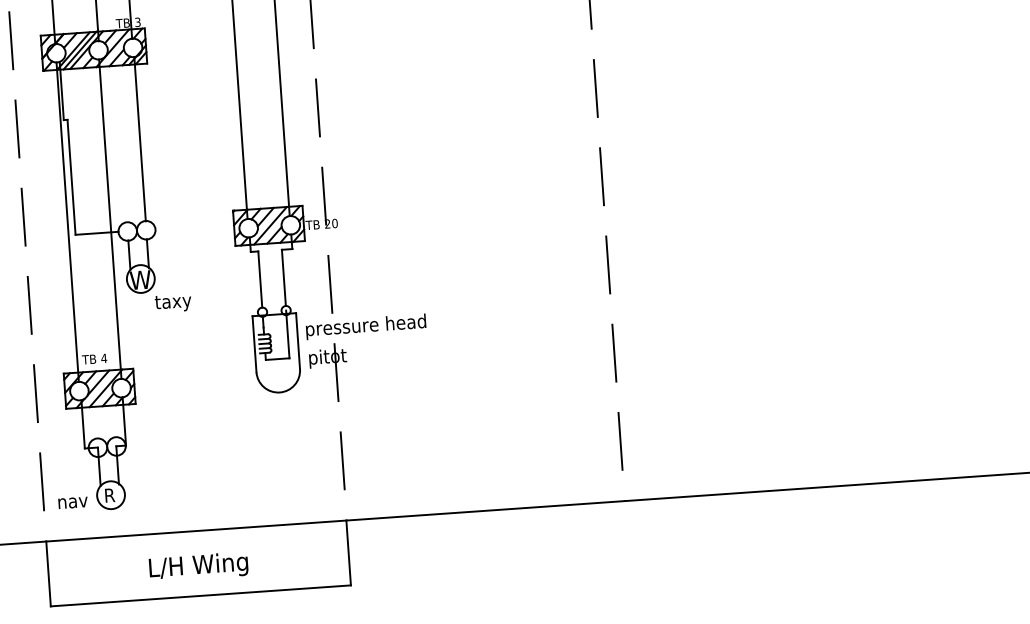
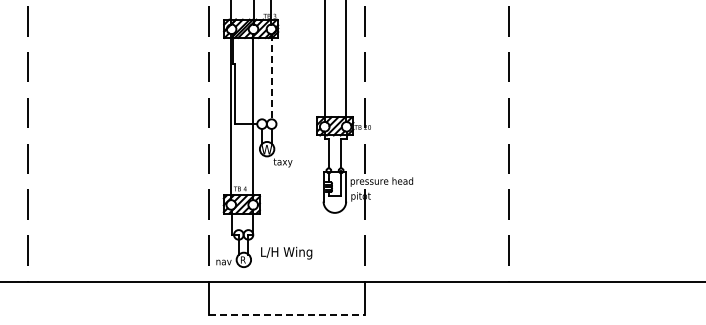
line: (139, 138) -> (271, 76), solid -> dashed
text: (198, 565) -> (286, 252), moved
line: (200, 596) -> (286, 315), solid -> dashed

